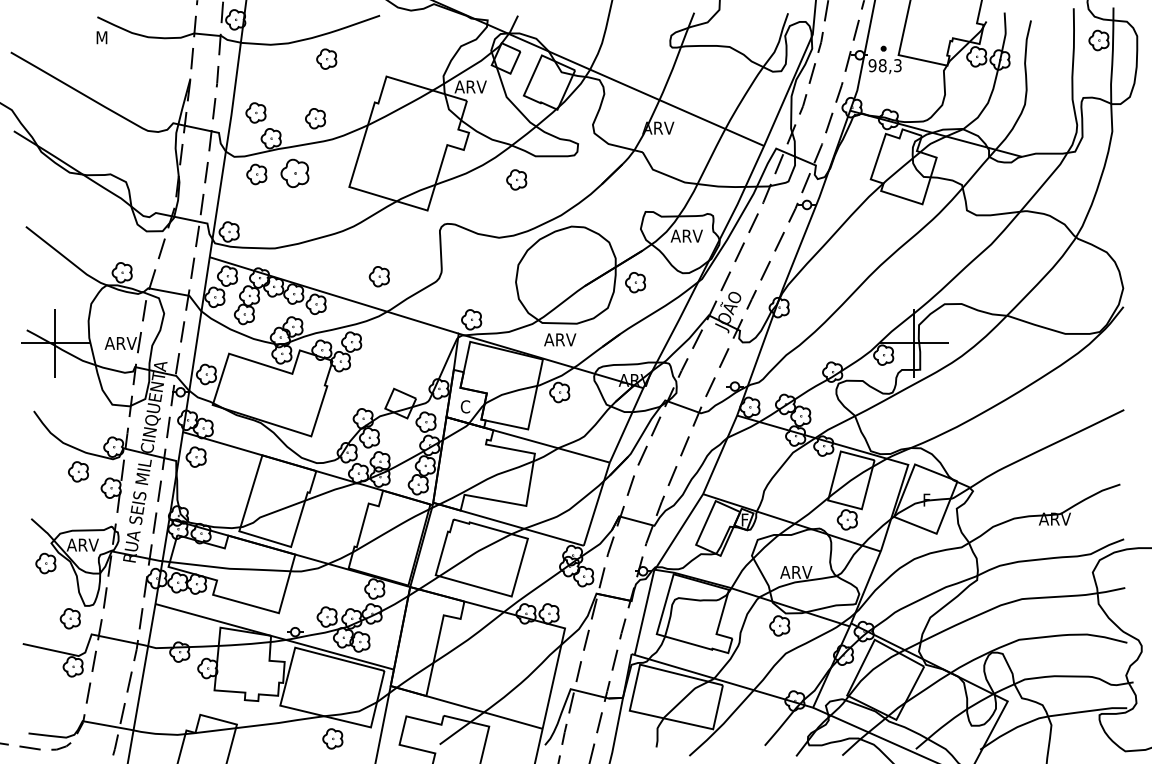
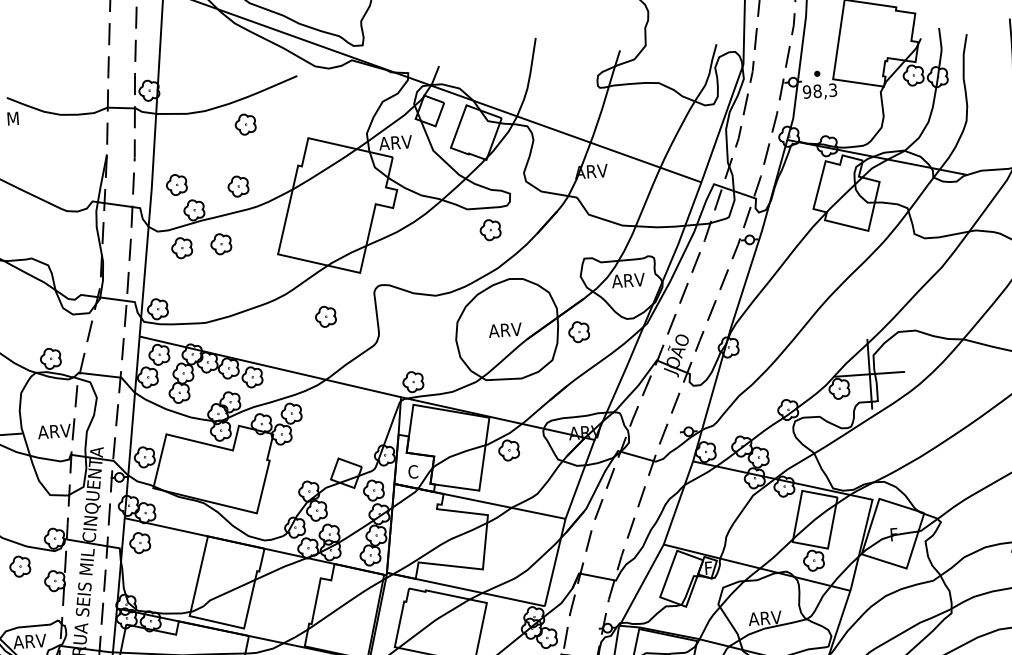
part: (294, 172) -> (220, 243), size x0.71
part: (516, 179) -> (490, 229), moved
part: (378, 276) -> (324, 316), moved
text: (560, 339) -> (505, 329), moved

